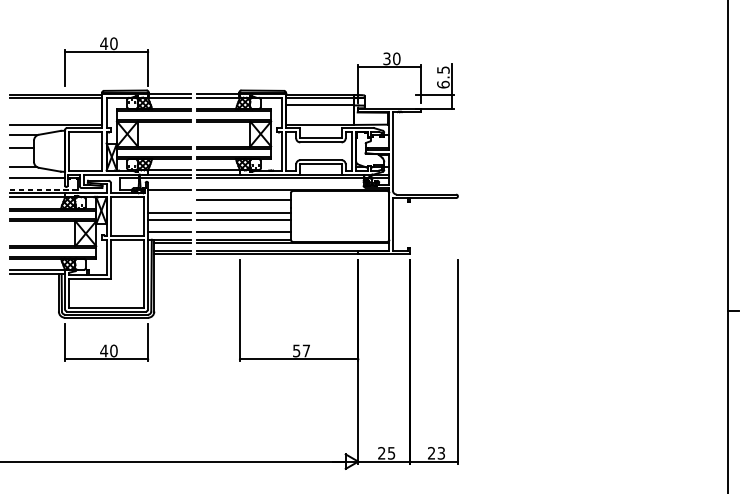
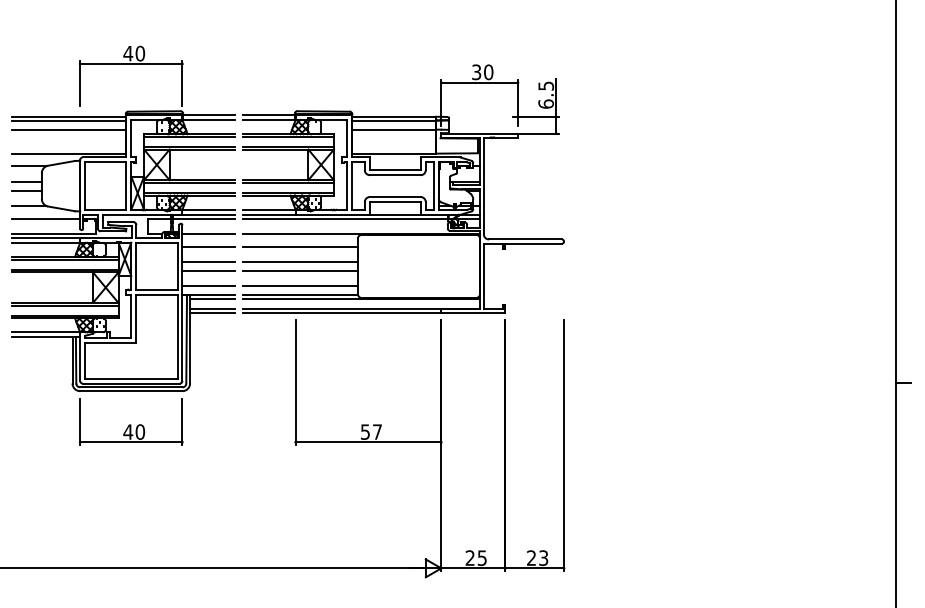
line: (55, 105) -> (68, 129), added
line: (21, 154) -> (26, 190), added
line: (43, 189) -> (53, 233), dashed -> solid
line: (169, 200) -> (208, 246), added

